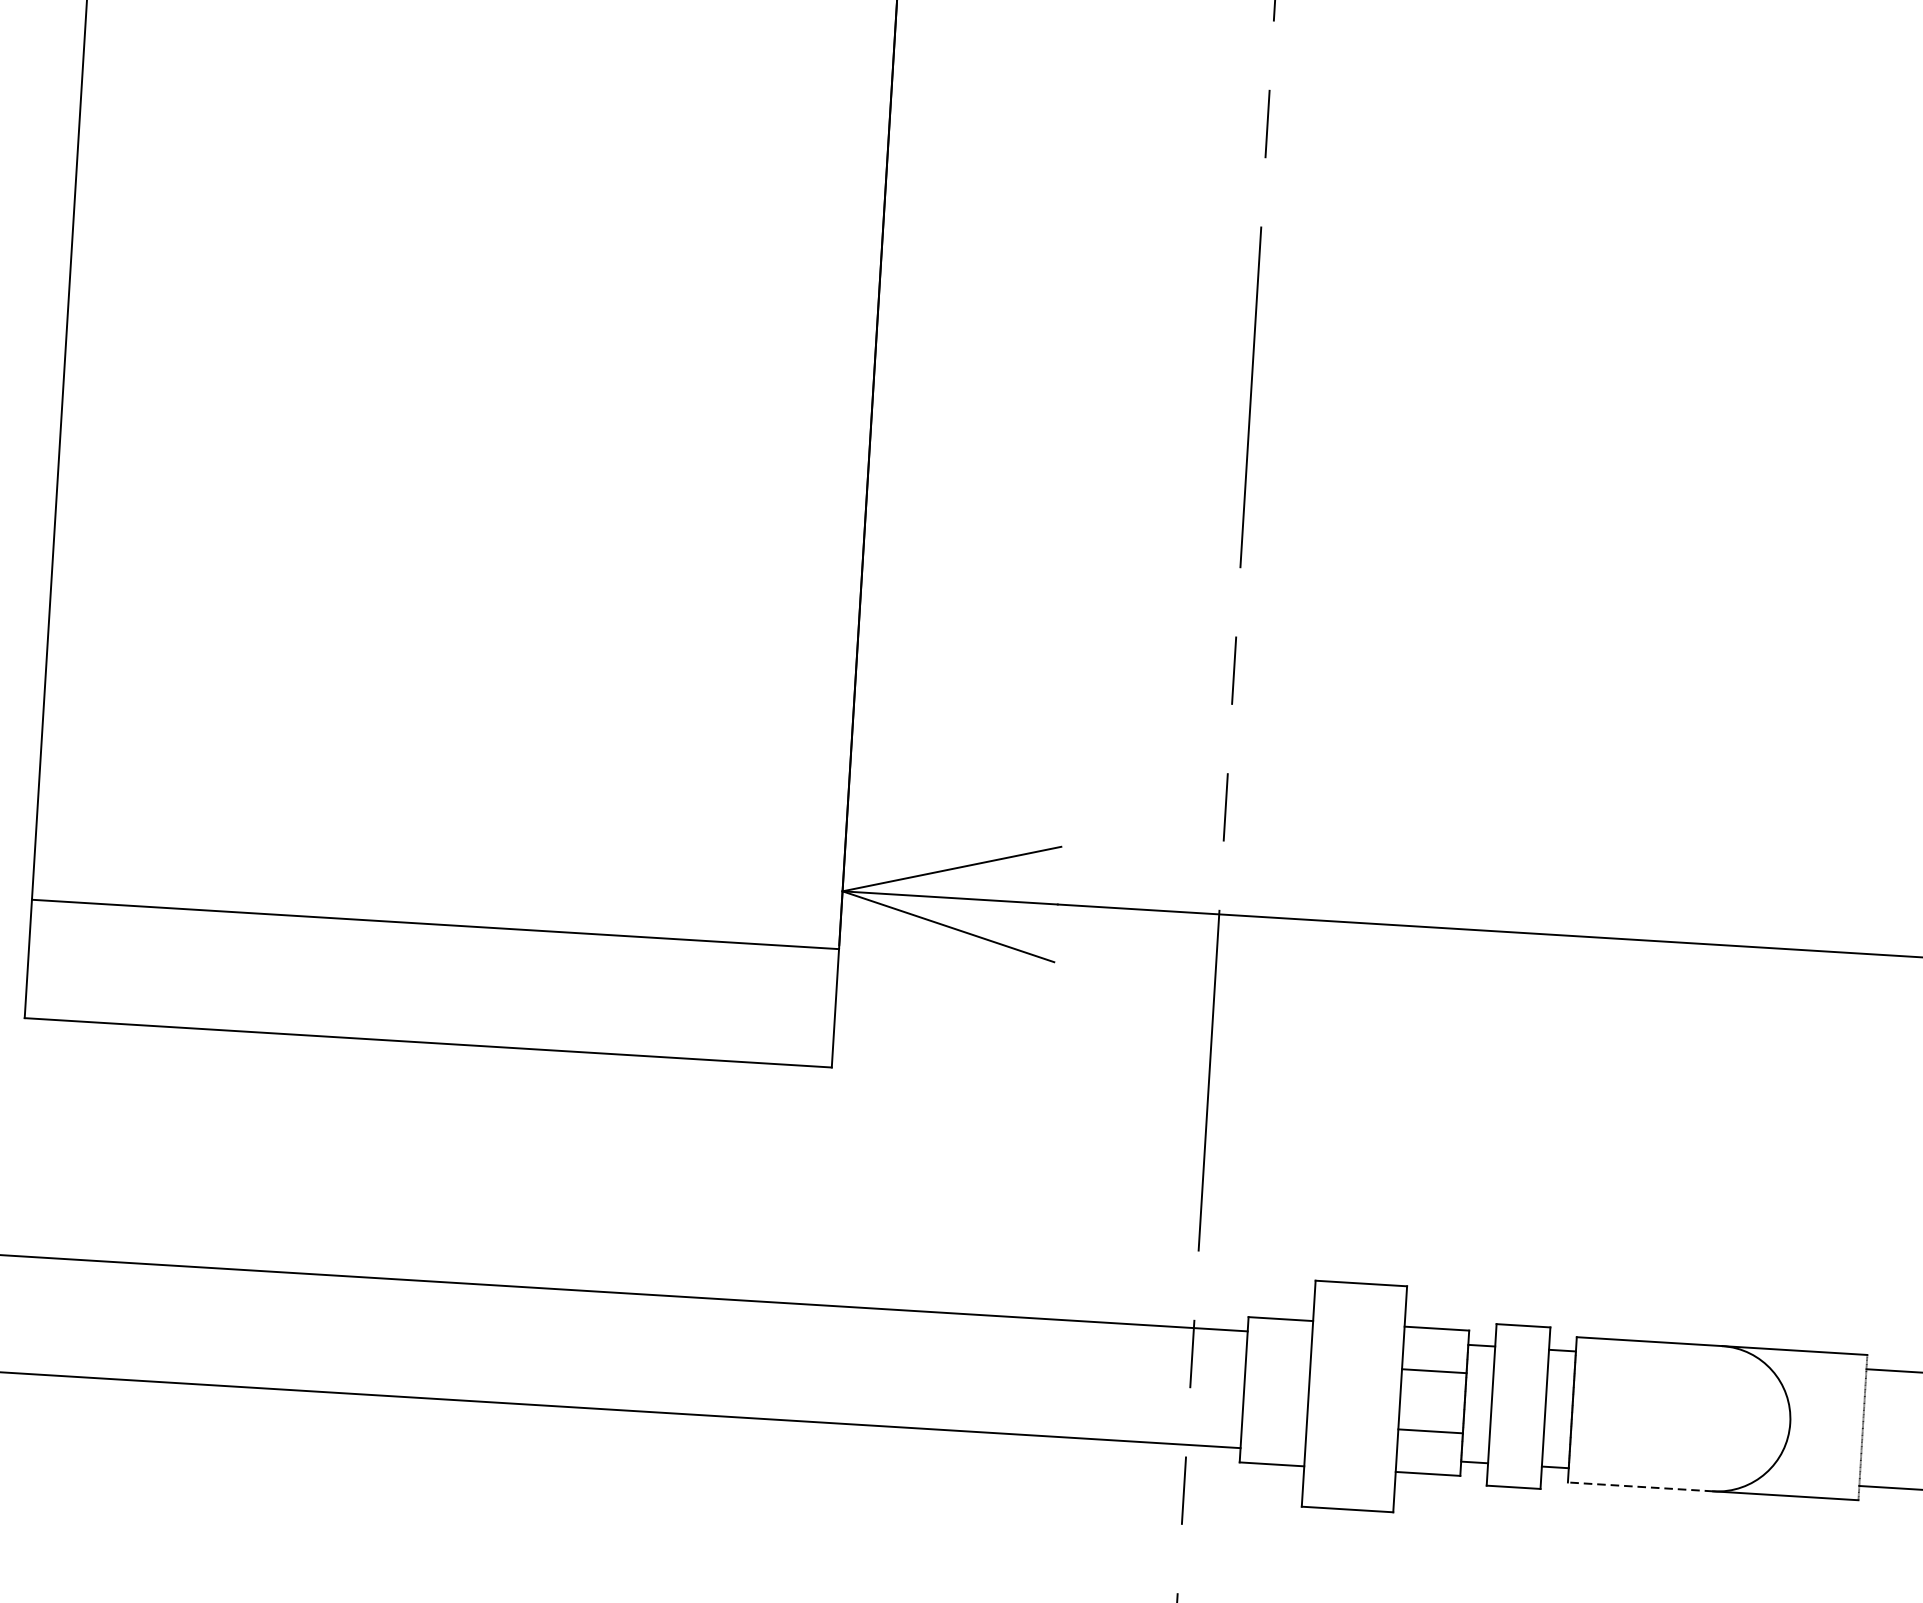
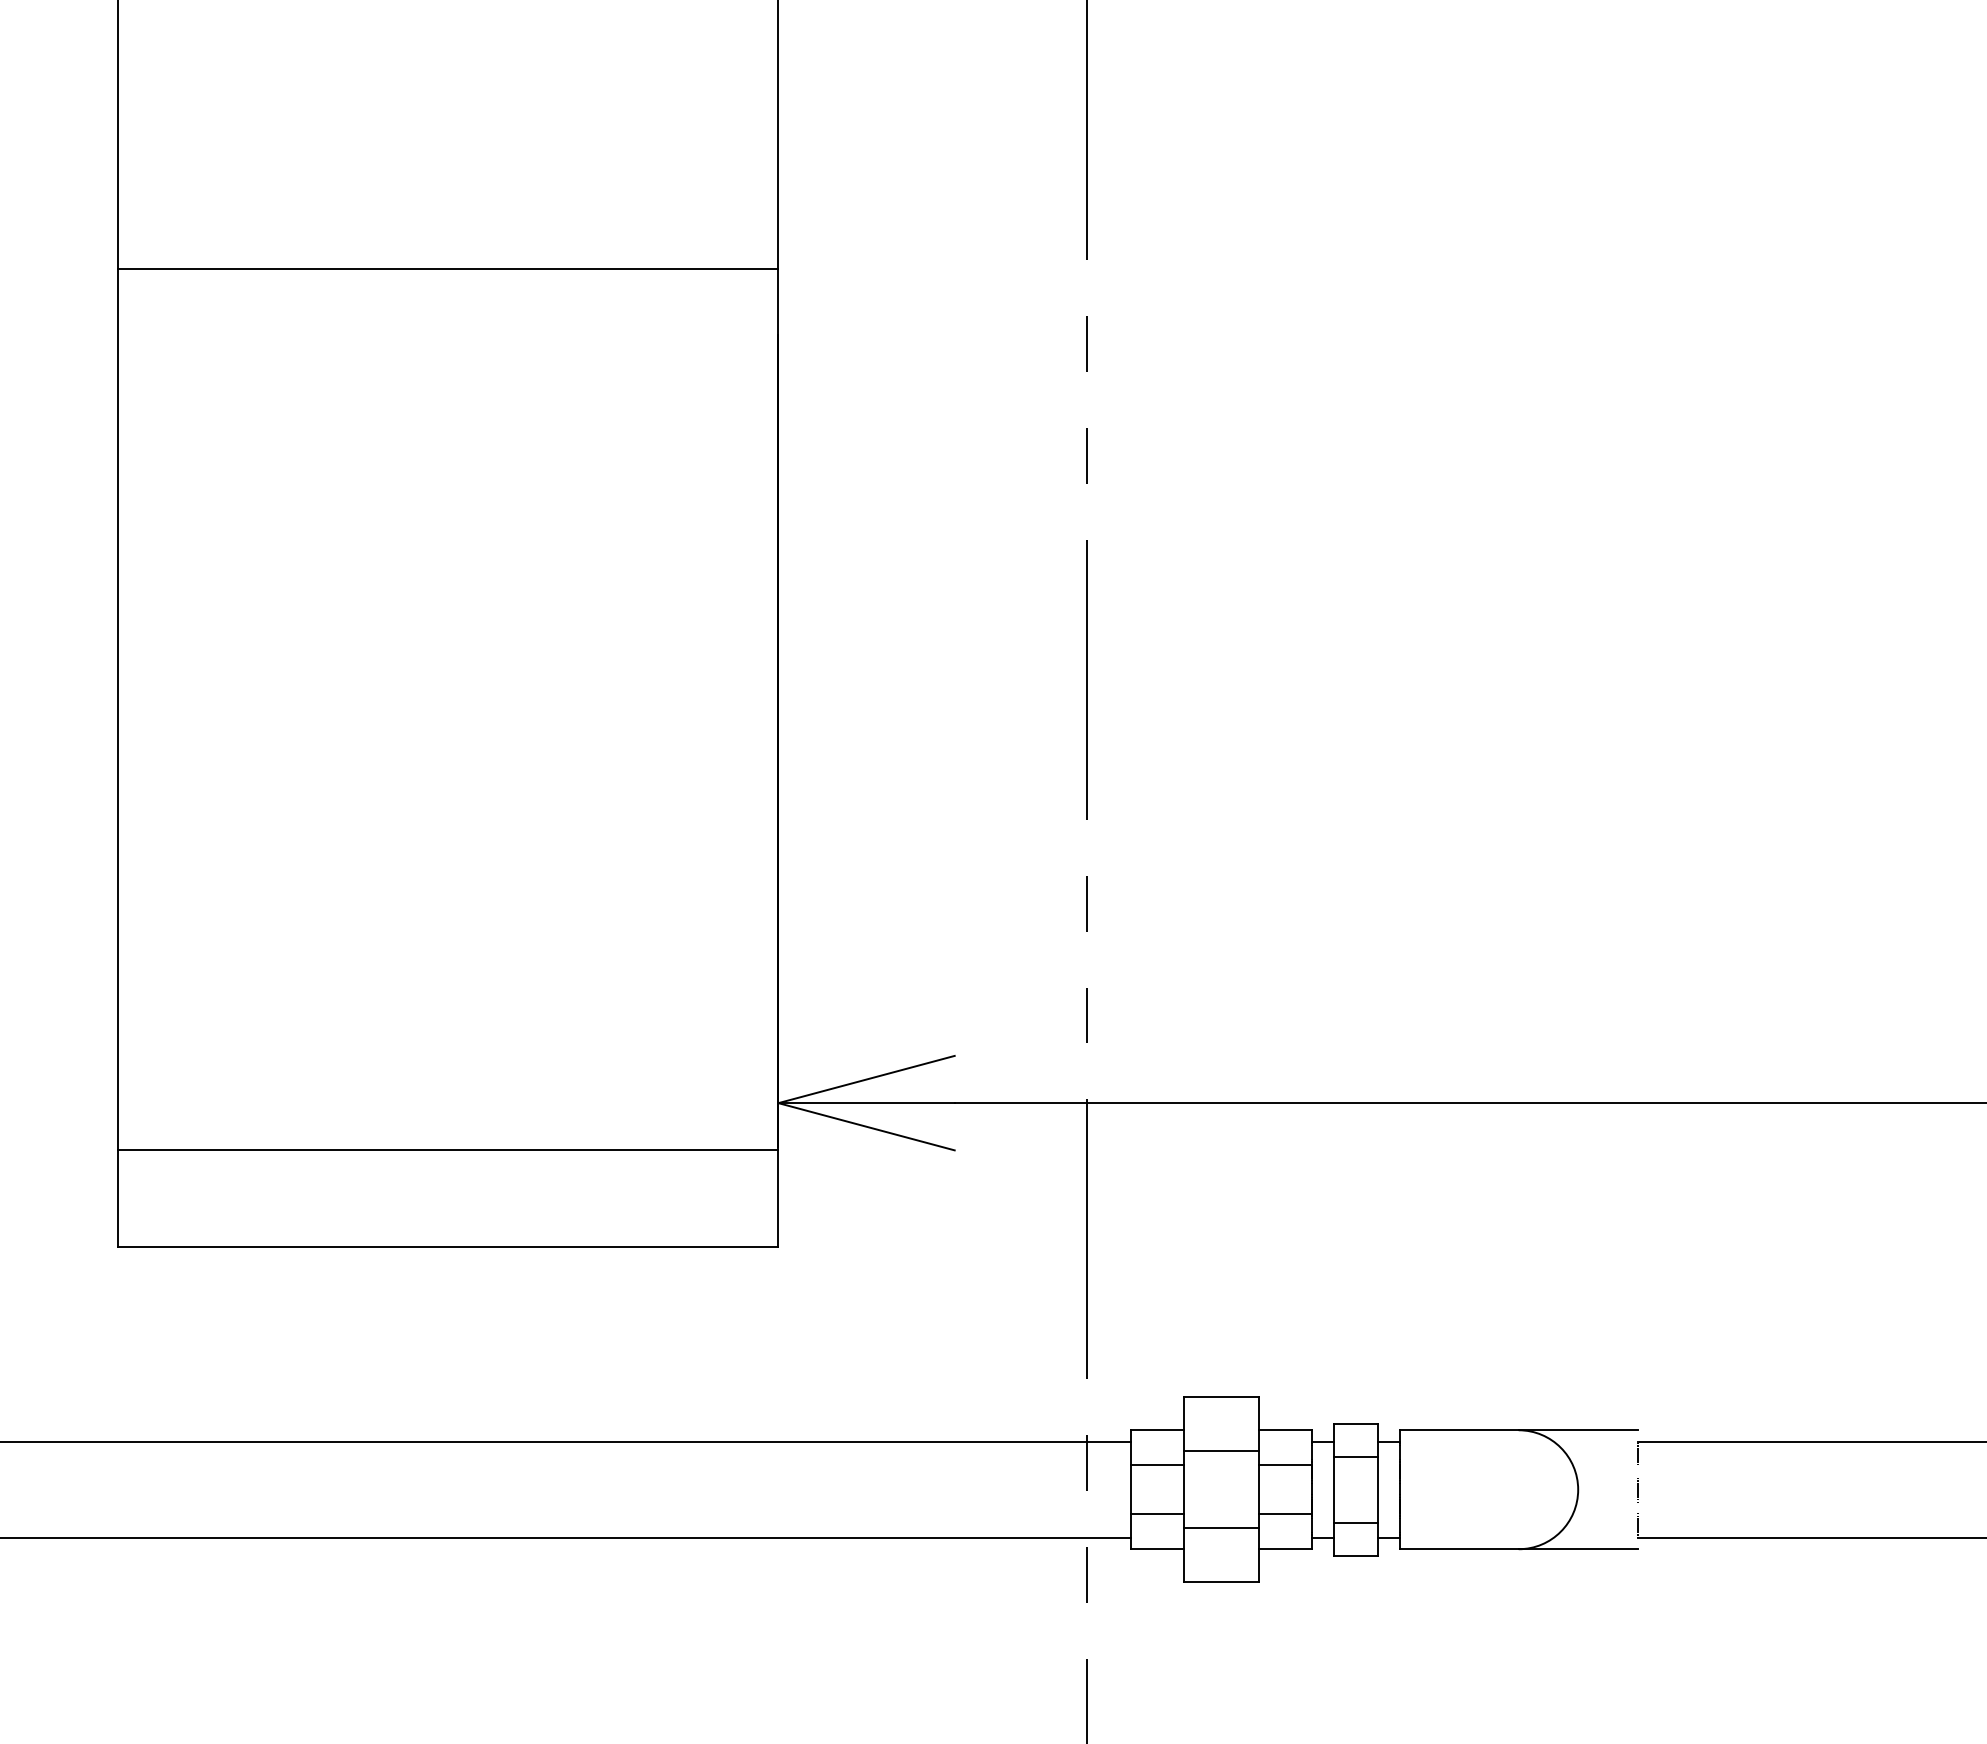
line: (1356, 1349) -> (1220, 1451), added
line: (1277, 1362) -> (1156, 1465), added
line: (1520, 1365) -> (1355, 1456), added
line: (1273, 1421) -> (1156, 1514), added
line: (1350, 1443) -> (1220, 1528), added
line: (1515, 1446) -> (1355, 1522), added
line: (1639, 1487) -> (1458, 1549), dashed -> solid

